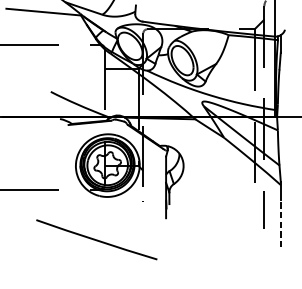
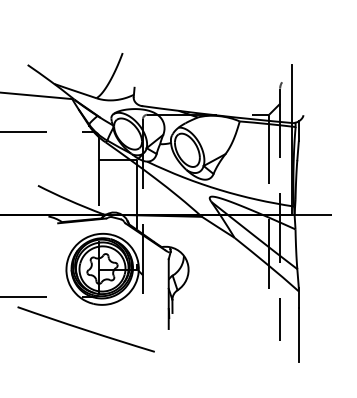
line: (280, 223) -> (298, 335), dashed -> solid
line: (96, 239) -> (85, 329), moved

